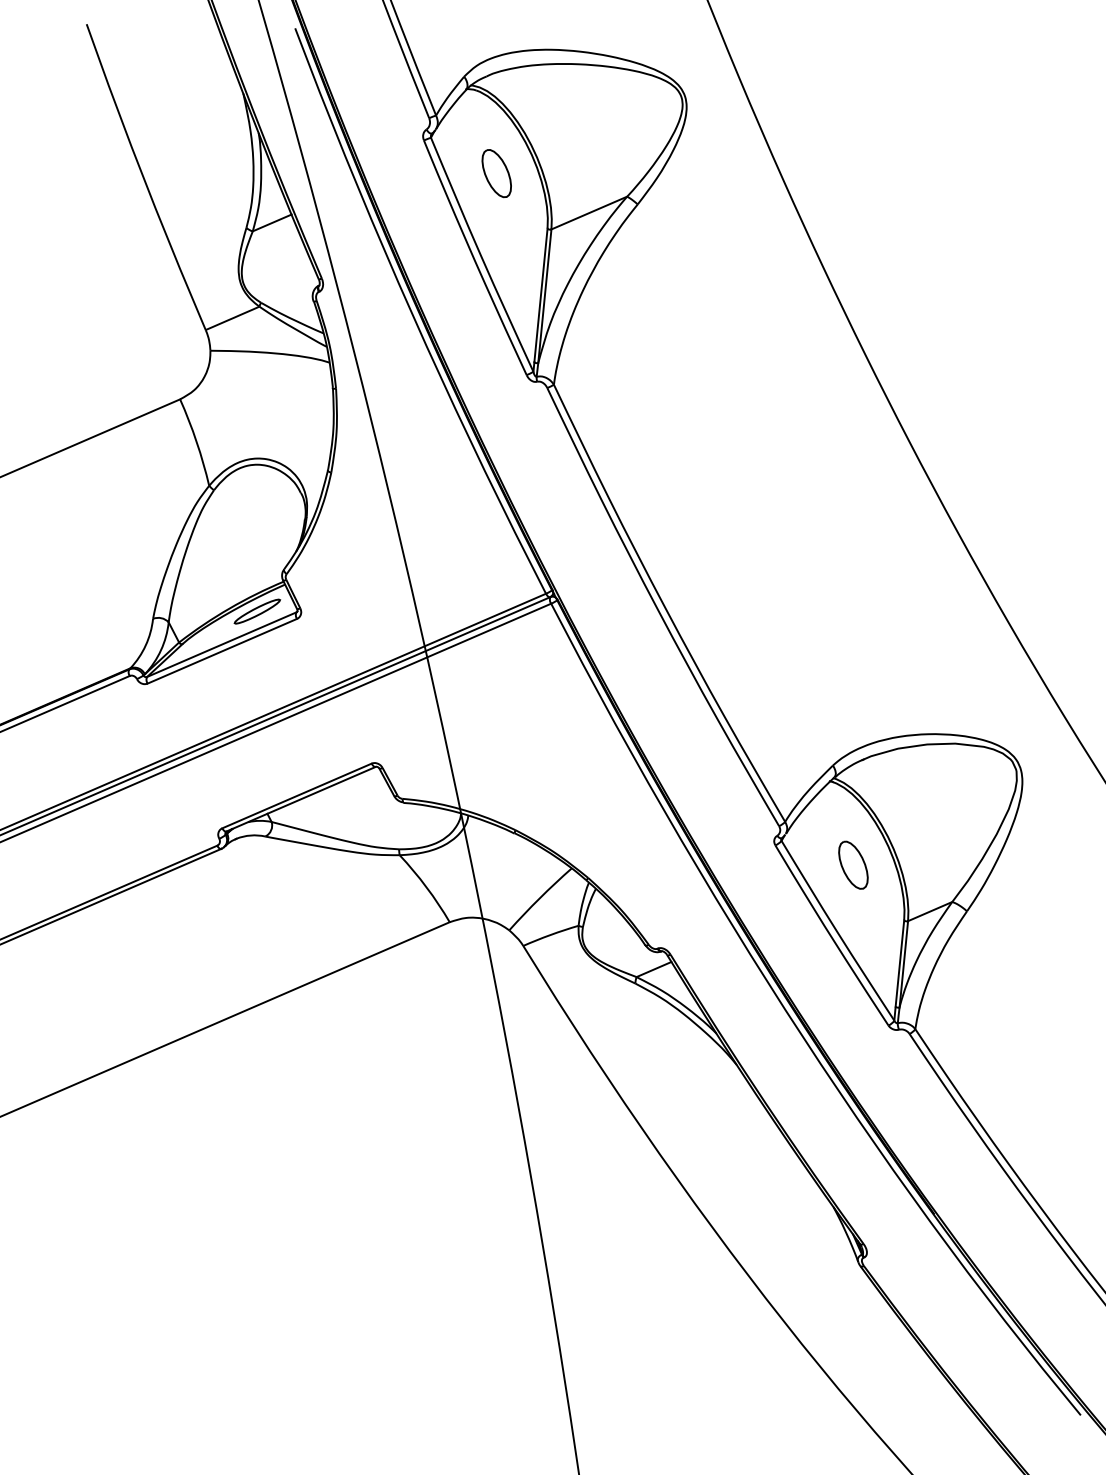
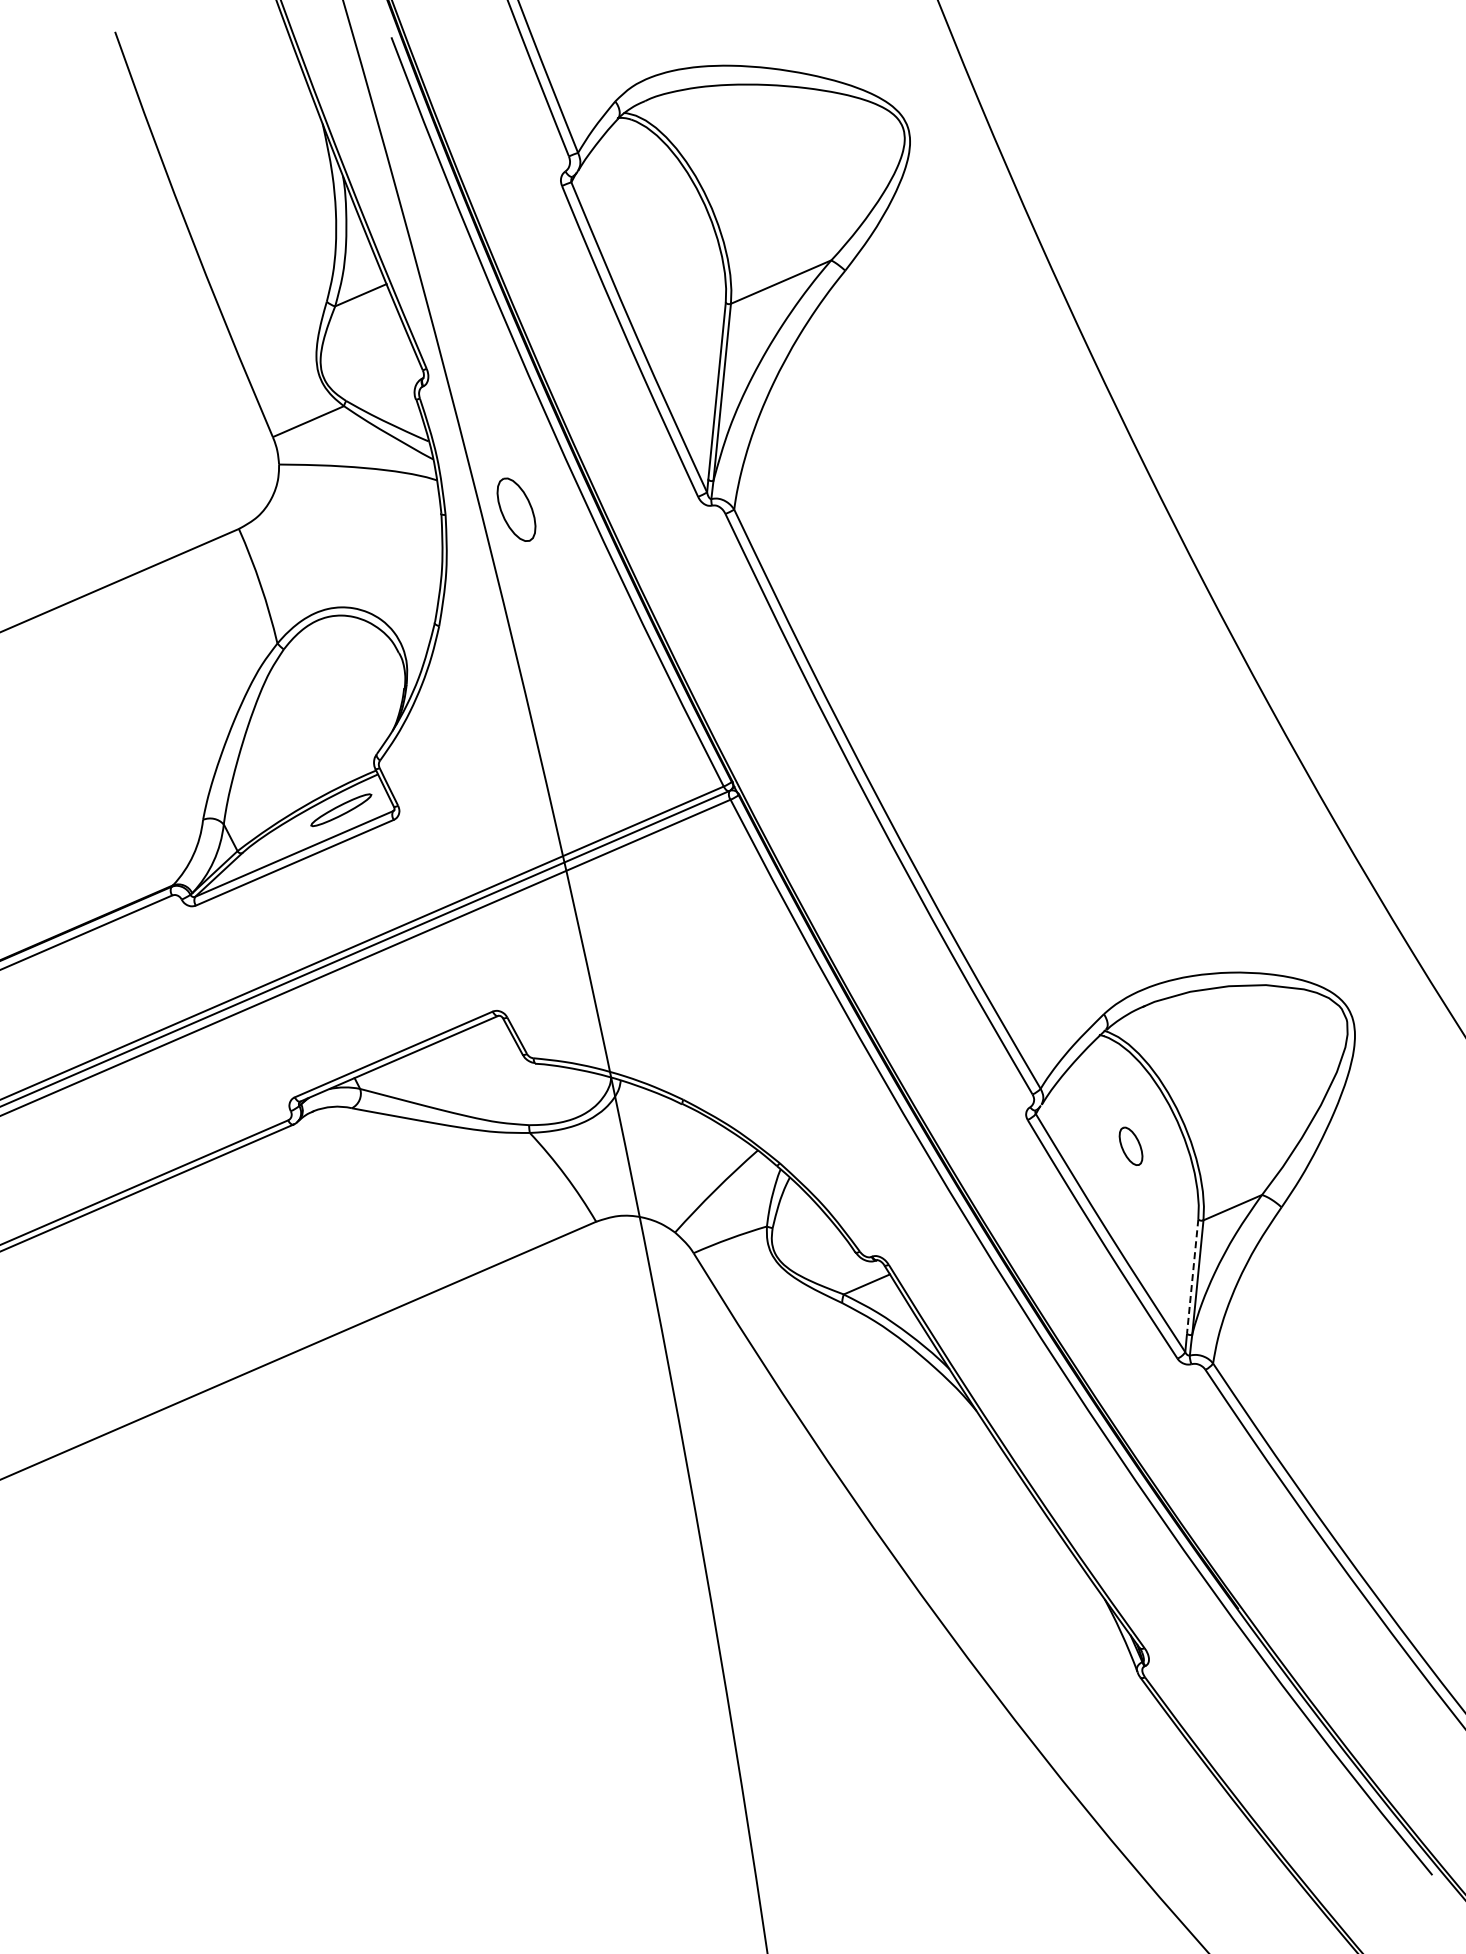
part: (496, 173) -> (516, 509), moved
part: (852, 865) -> (1130, 1146), size x0.6
line: (899, 964) -> (1192, 1277), solid -> dashed

